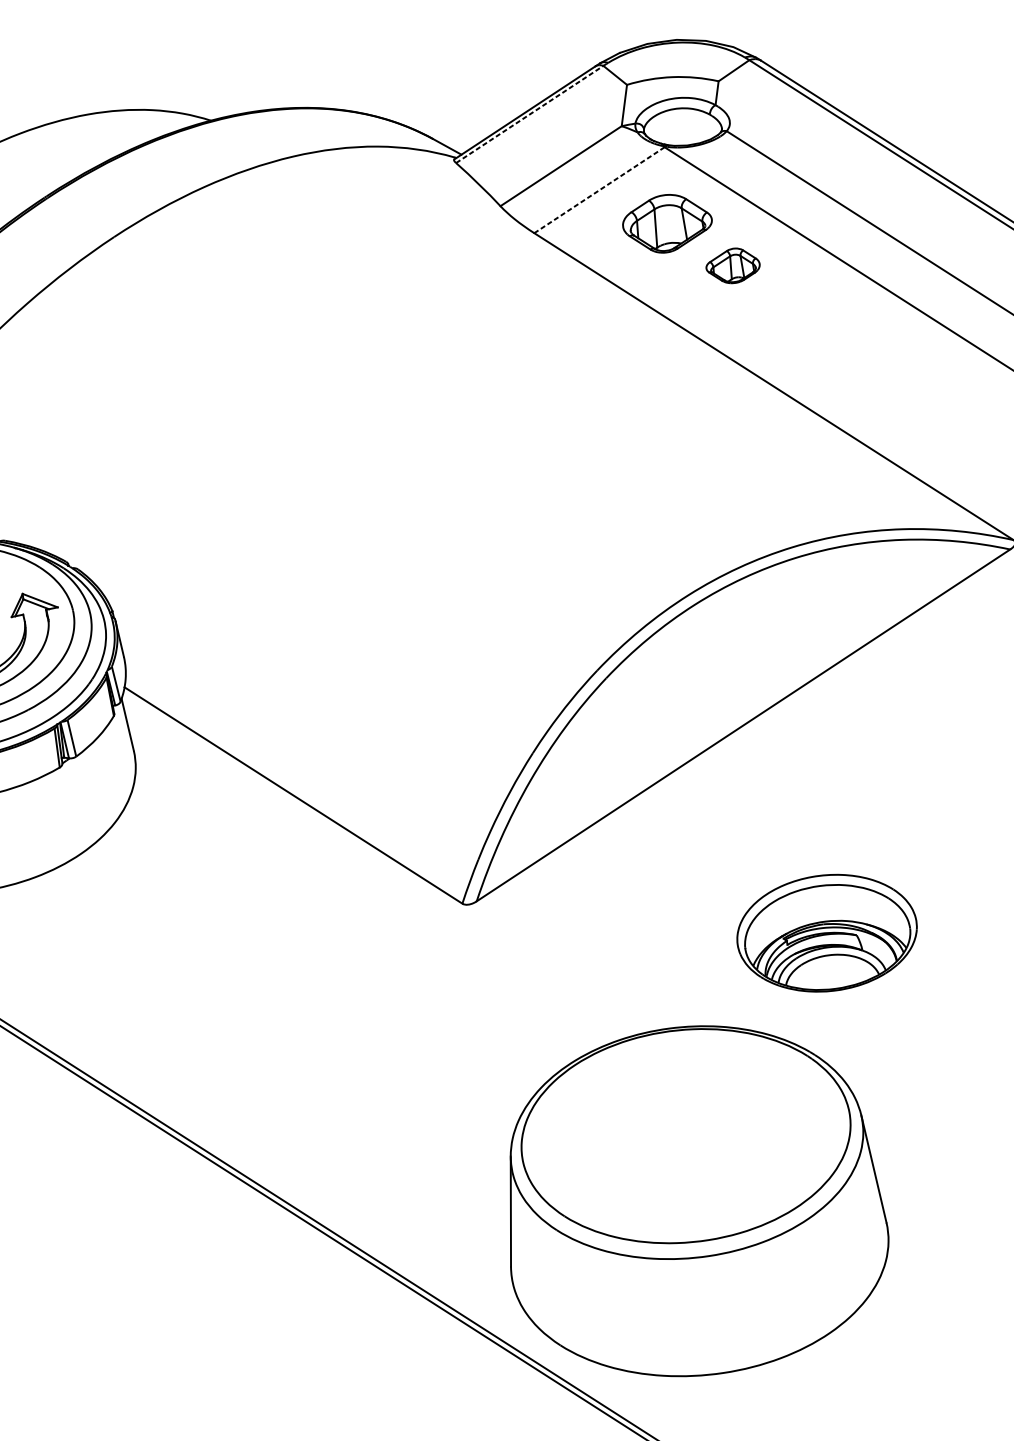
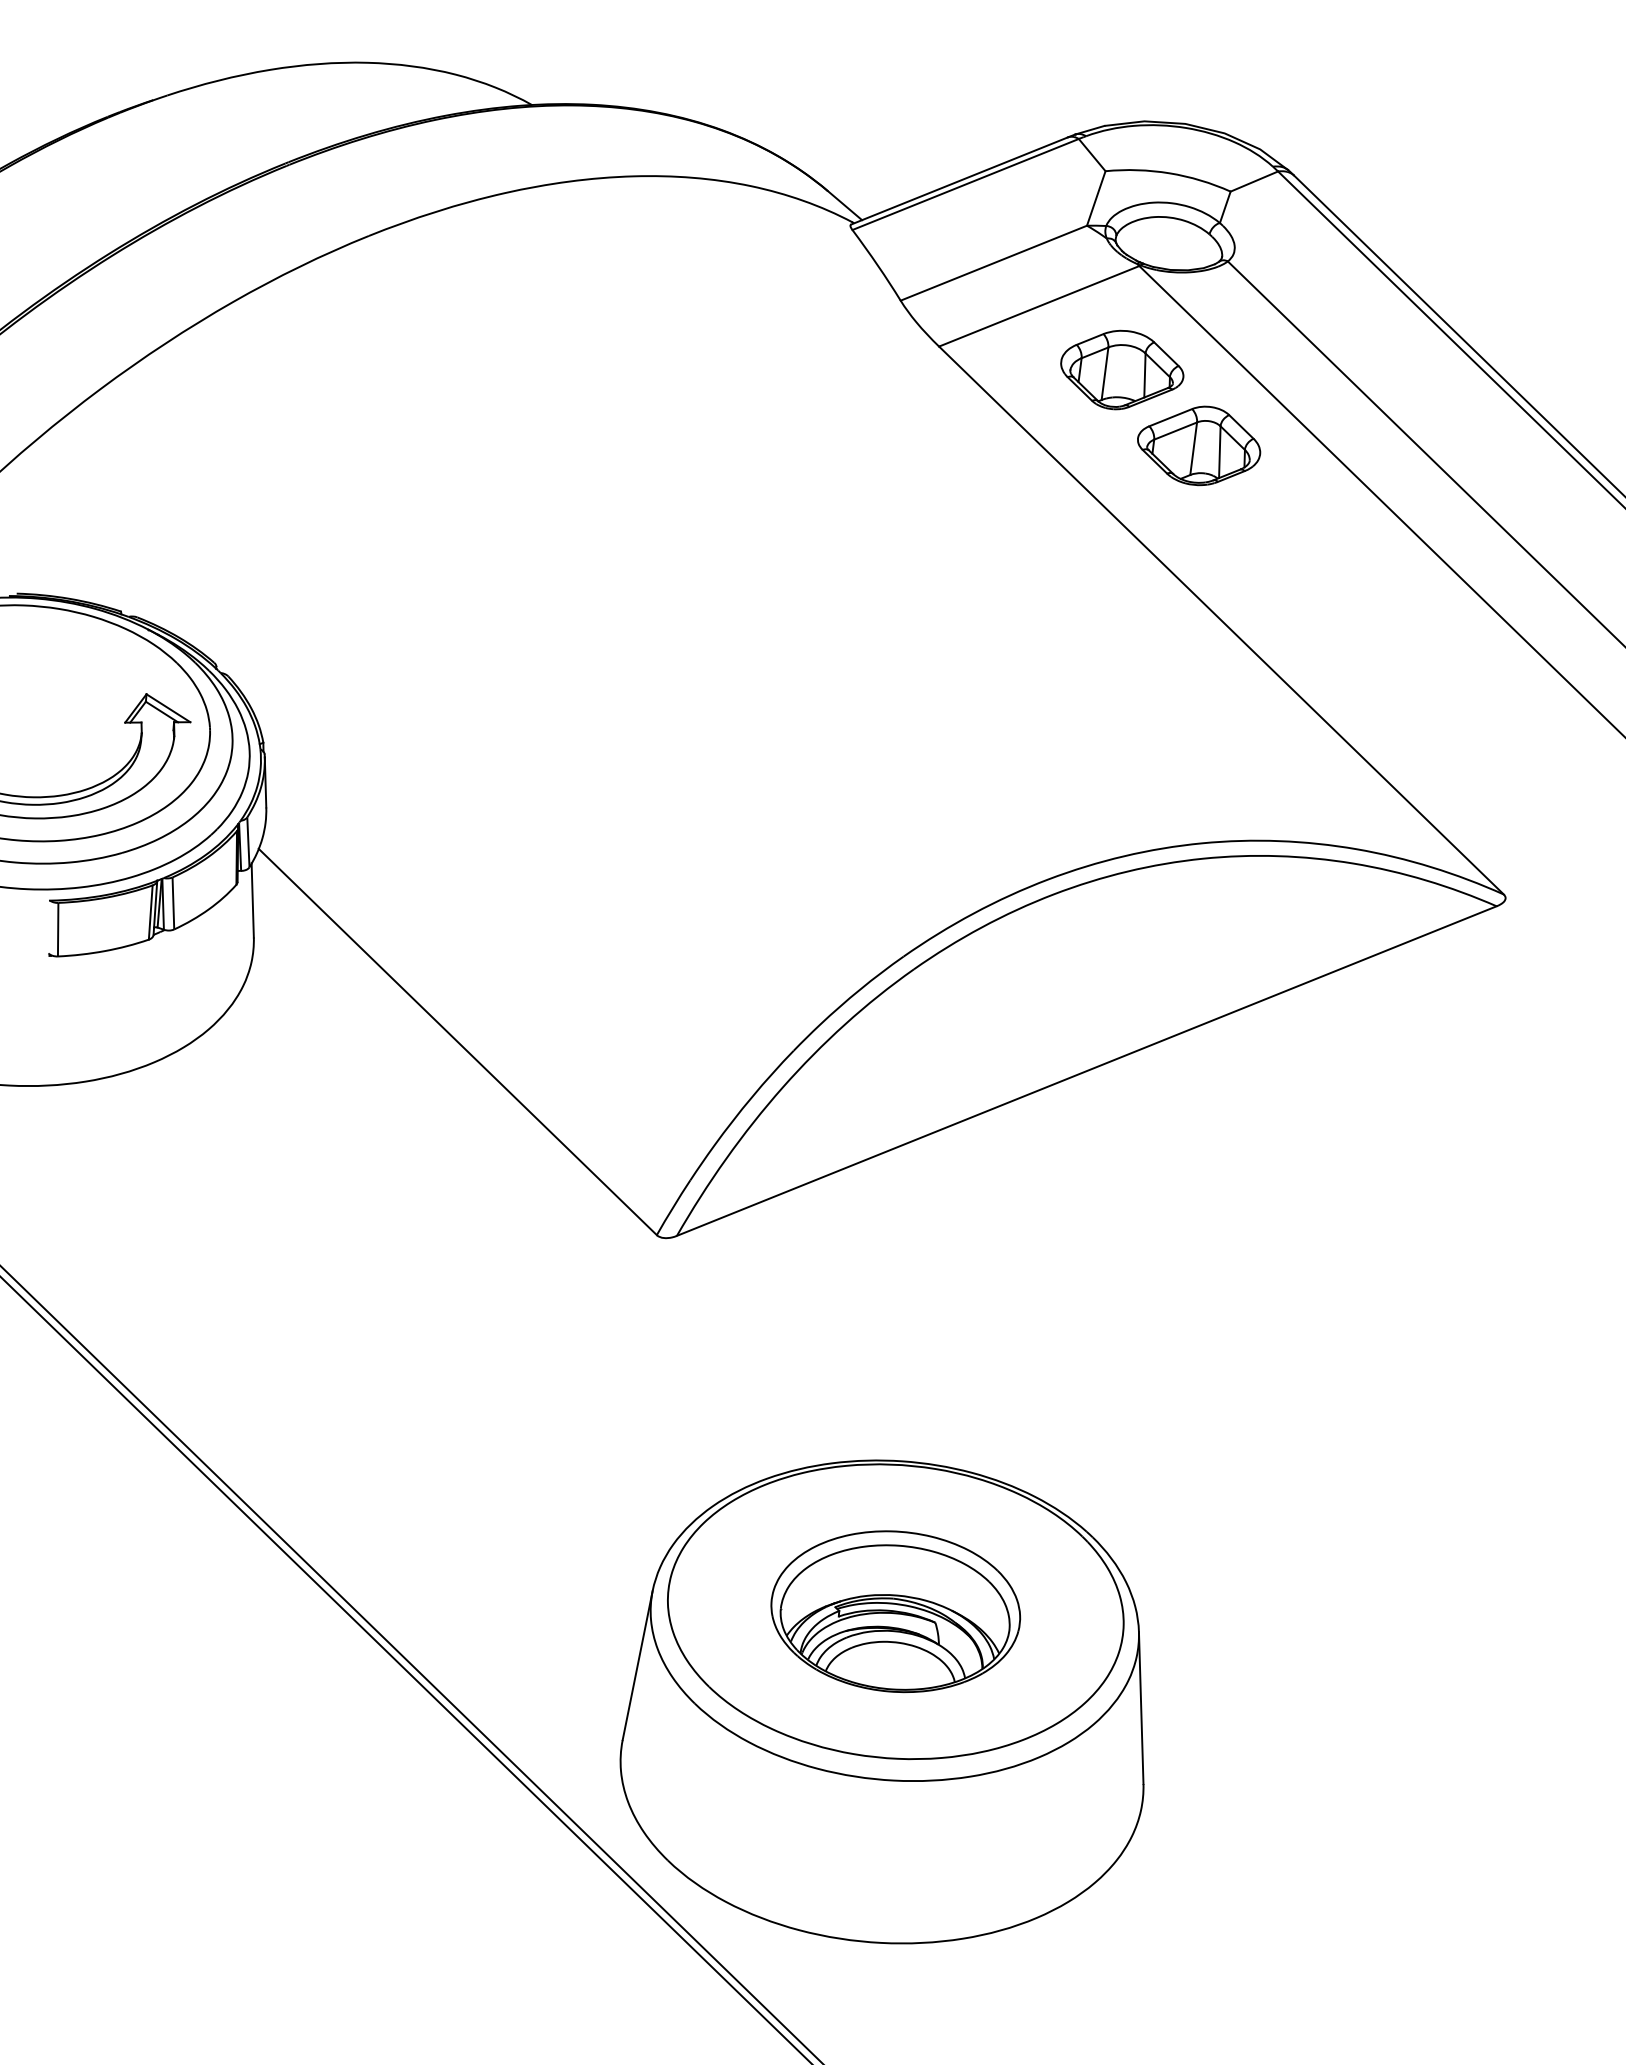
line: (529, 114) -> (965, 184), dashed -> solid
line: (599, 190) -> (1039, 306), dashed -> solid
part: (733, 265) -> (1199, 445), size x1.67
part: (826, 933) -> (895, 1611), moved

